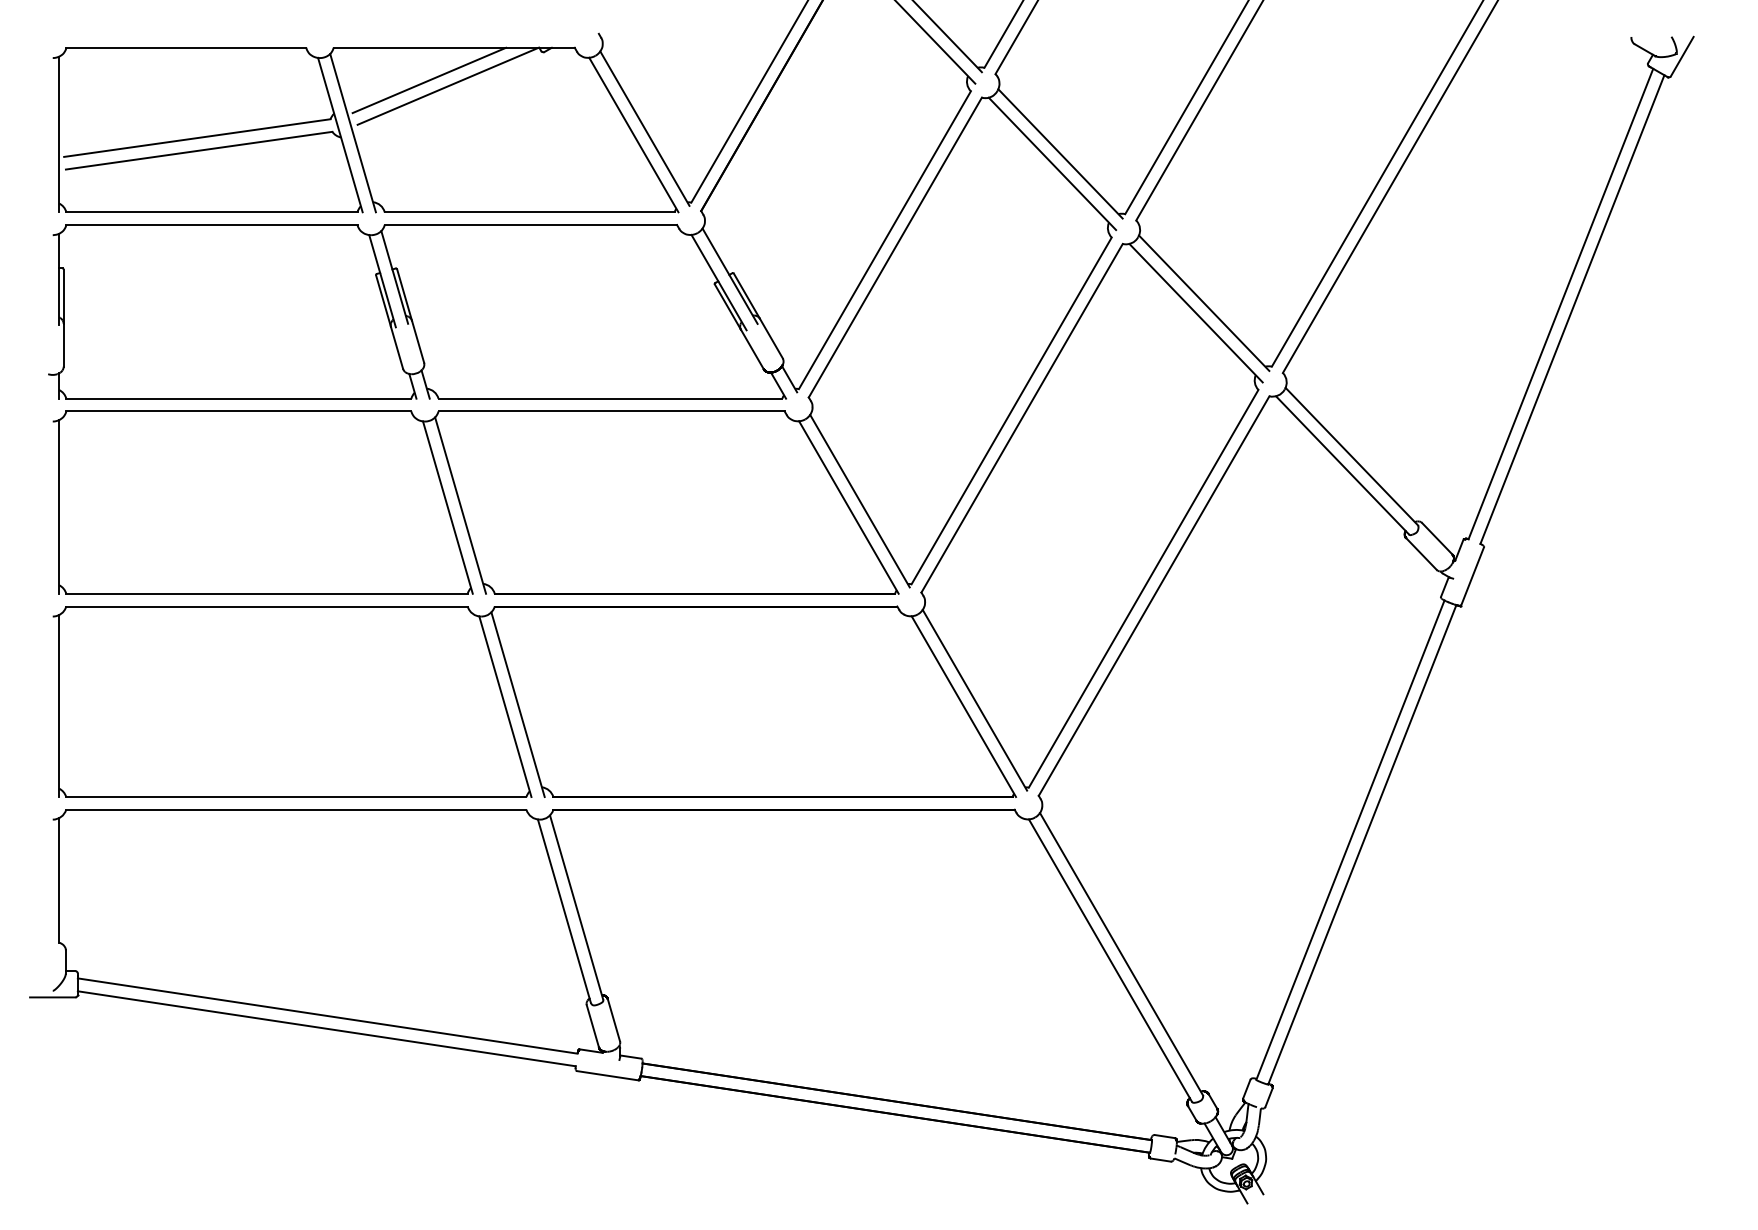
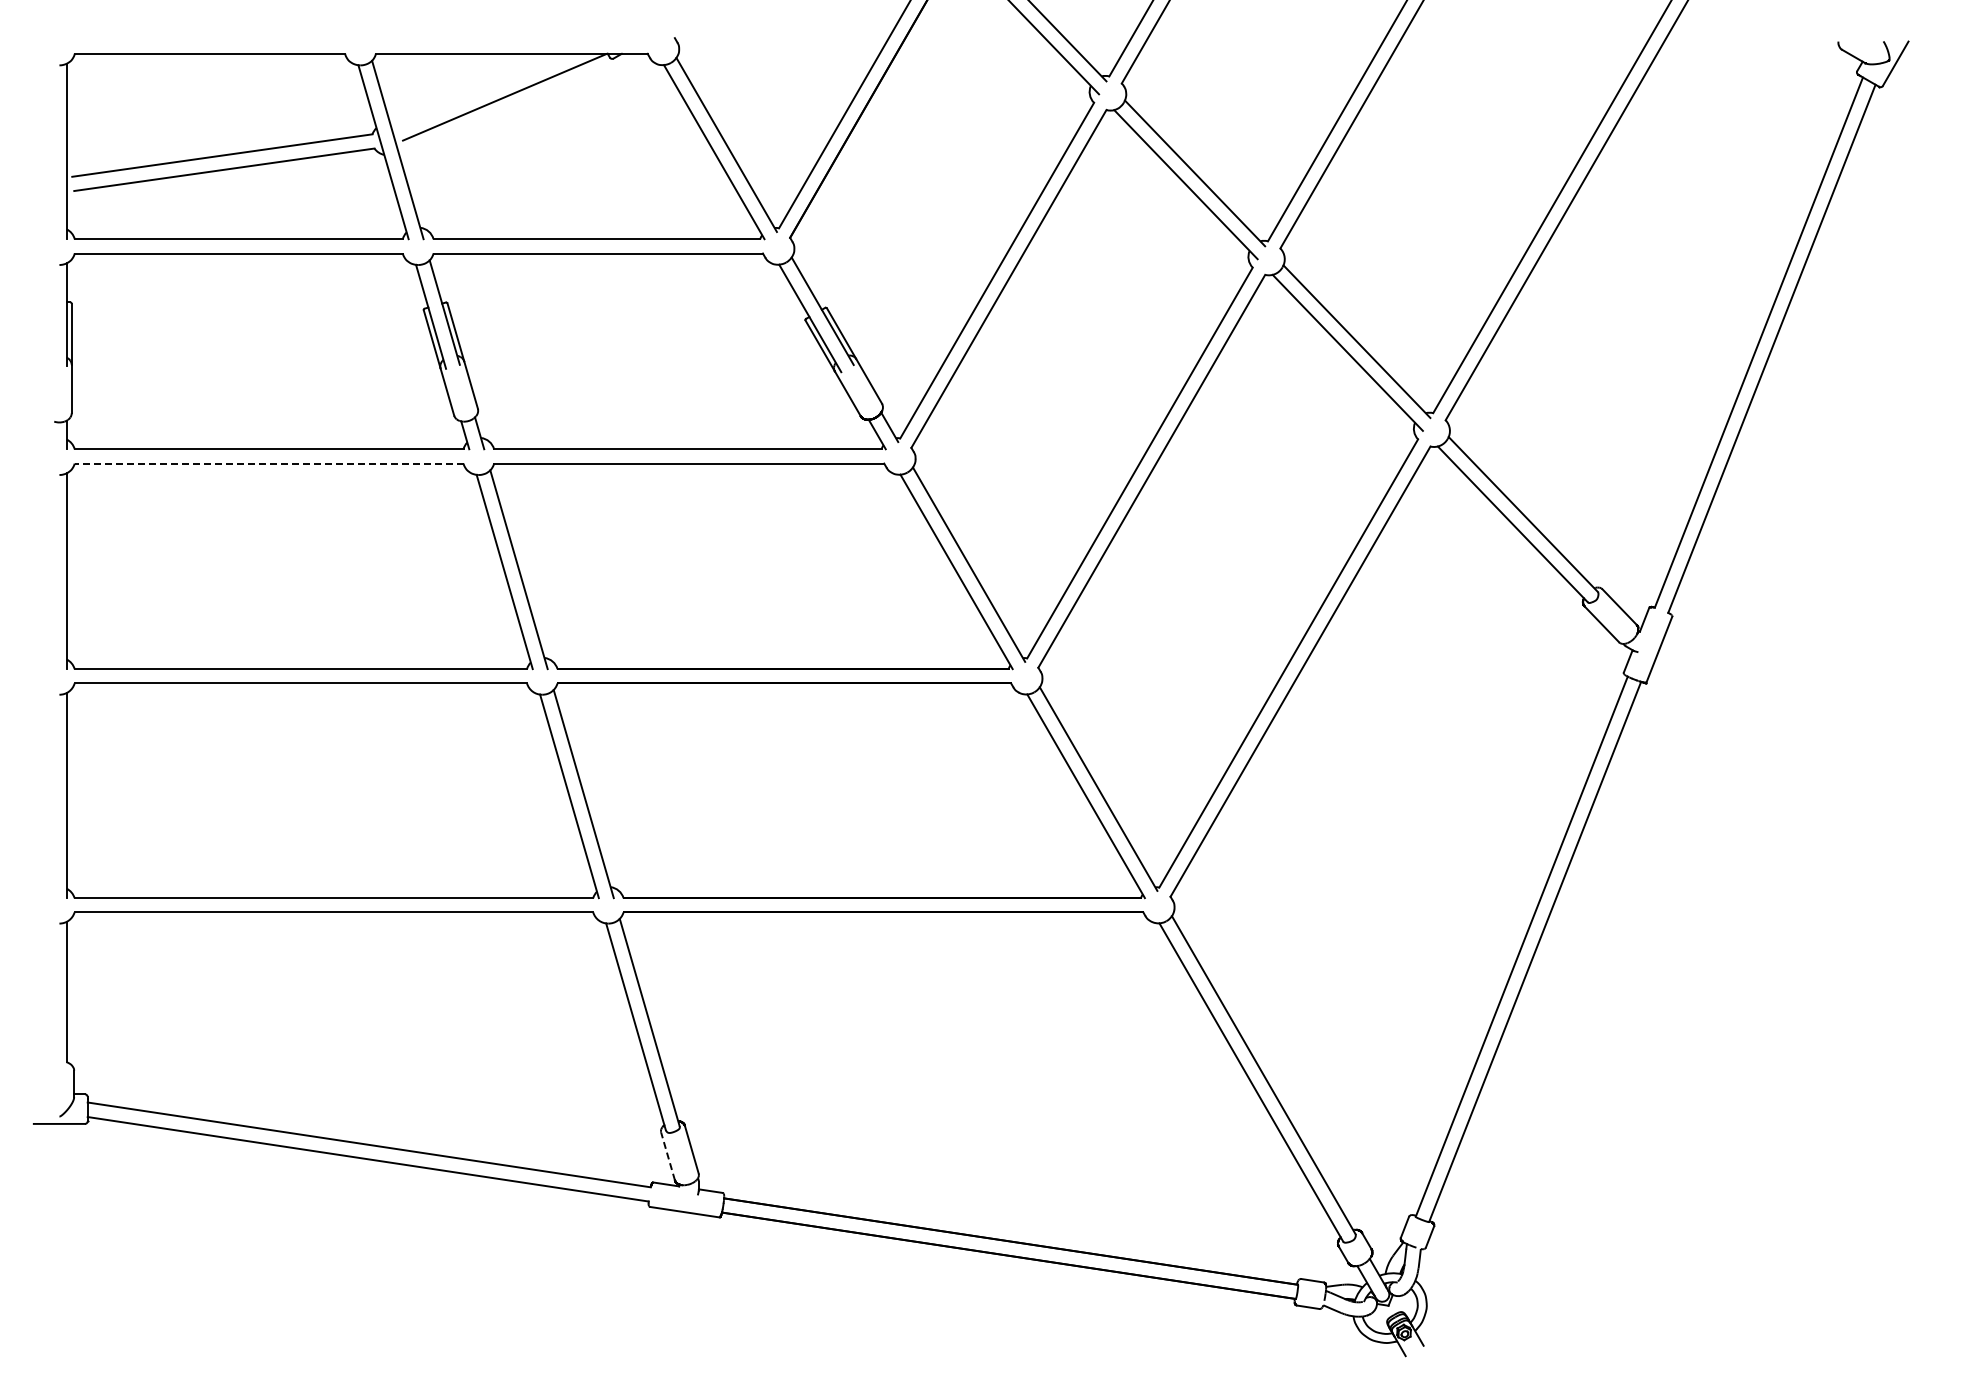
line: (429, 80) -> (483, 90), removed
line: (238, 411) -> (268, 463), solid -> dashed
line: (593, 1026) -> (668, 1156), solid -> dashed

